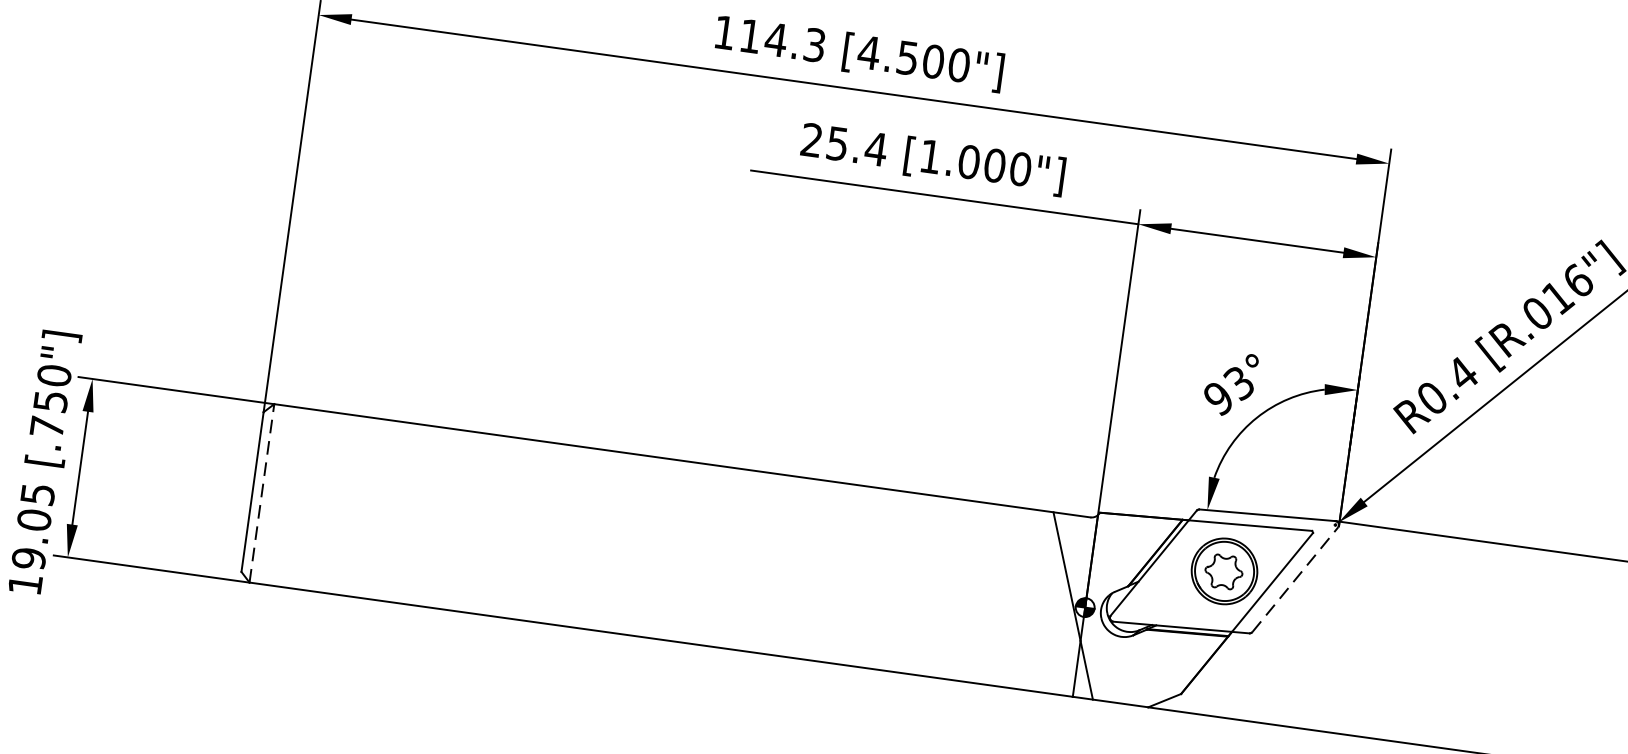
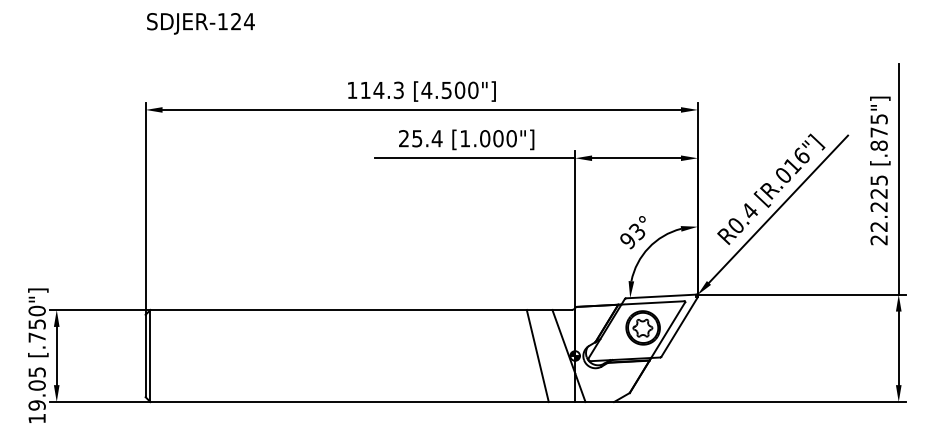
line: (262, 492) -> (150, 355), dashed -> solid
line: (1295, 580) -> (679, 327), dashed -> solid
line: (1012, 598) -> (537, 356), added

